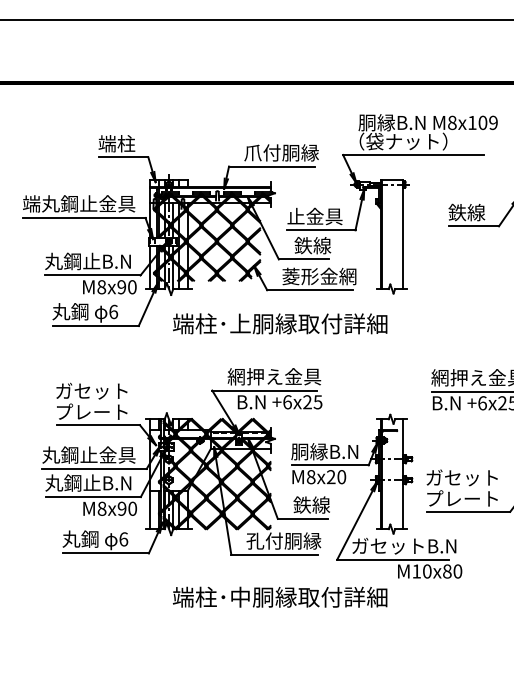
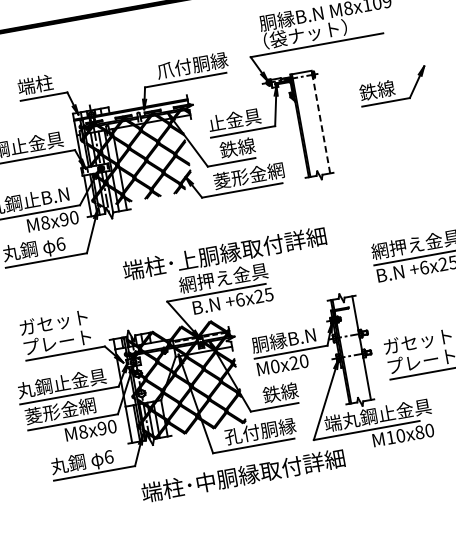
line: (403, 234) -> (321, 121), solid -> dashed
text: (280, 323) -> (224, 253), moved
text: (310, 476) -> (274, 366), M8x20 -> M0x20
text: (88, 482) -> (66, 409), 丸鋼止B.N -> 菱形金網
text: (407, 545) -> (377, 414), ガセットB.N -> 端丸鋼止金具
text: (280, 596) -> (243, 474), moved

